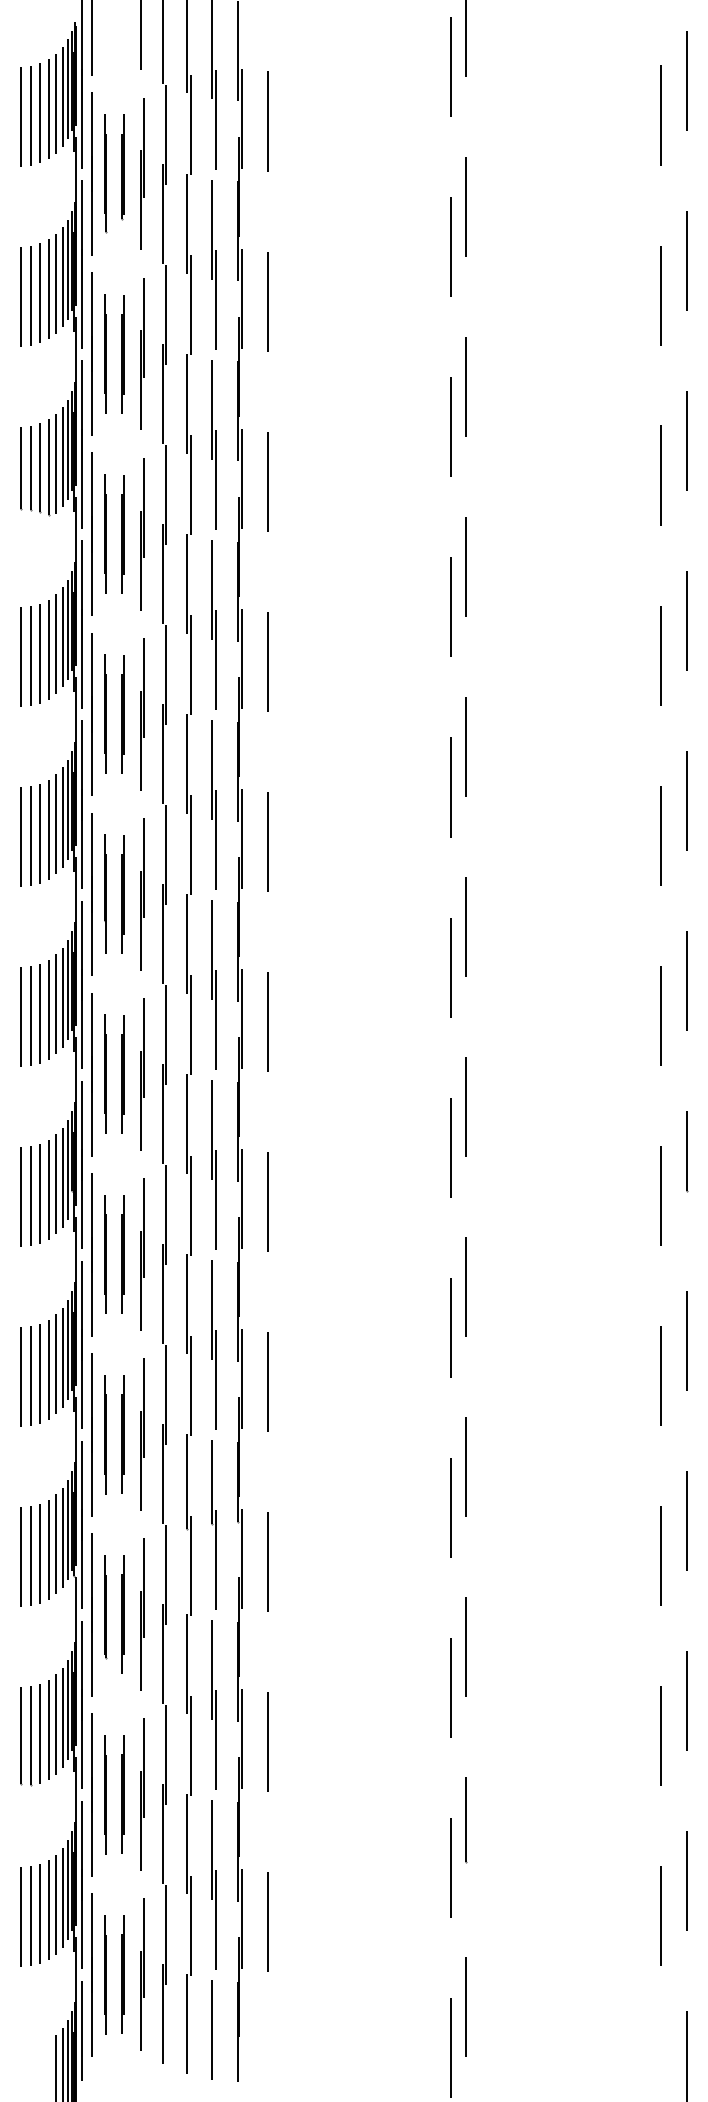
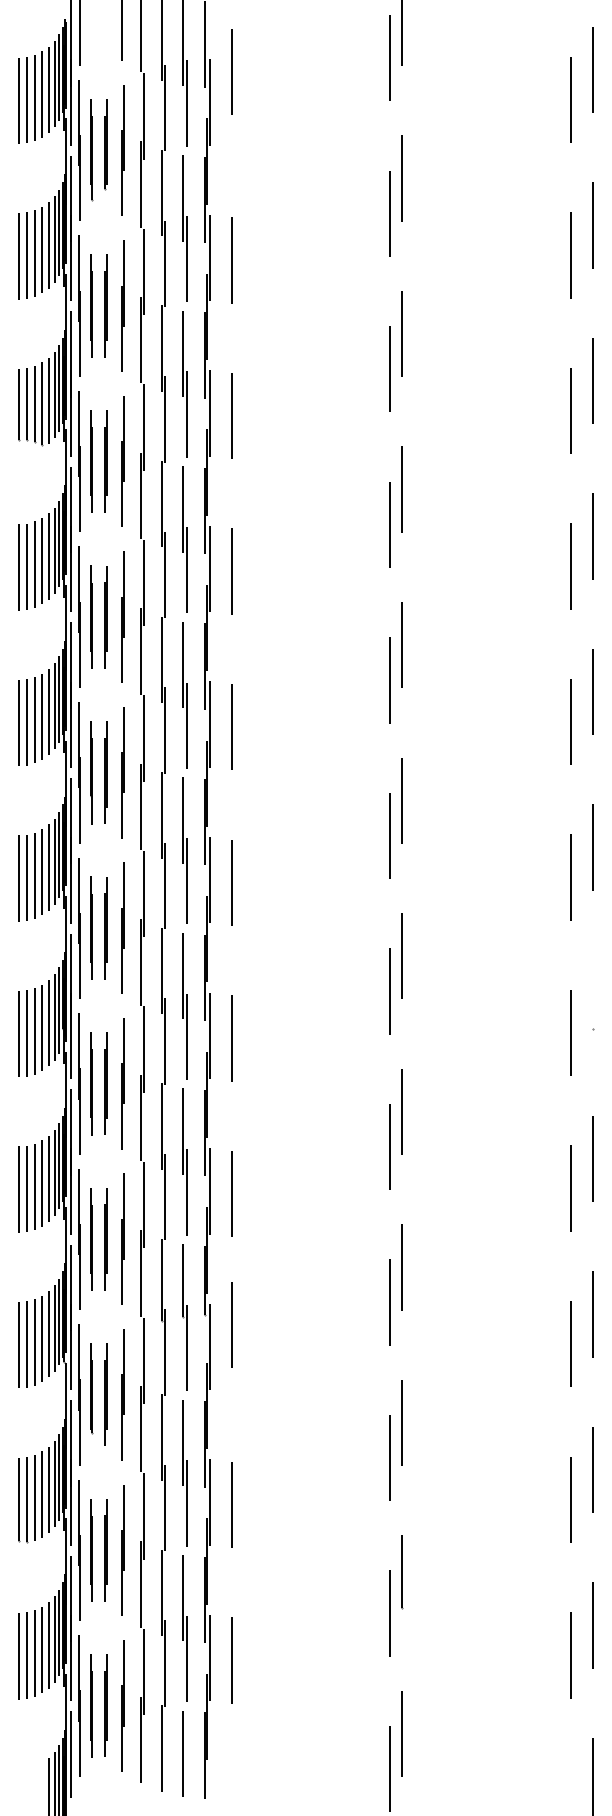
line: (267, 121) -> (231, 72), moved
line: (686, 1151) -> (593, 994), removed
line: (267, 1561) -> (231, 1324), moved

